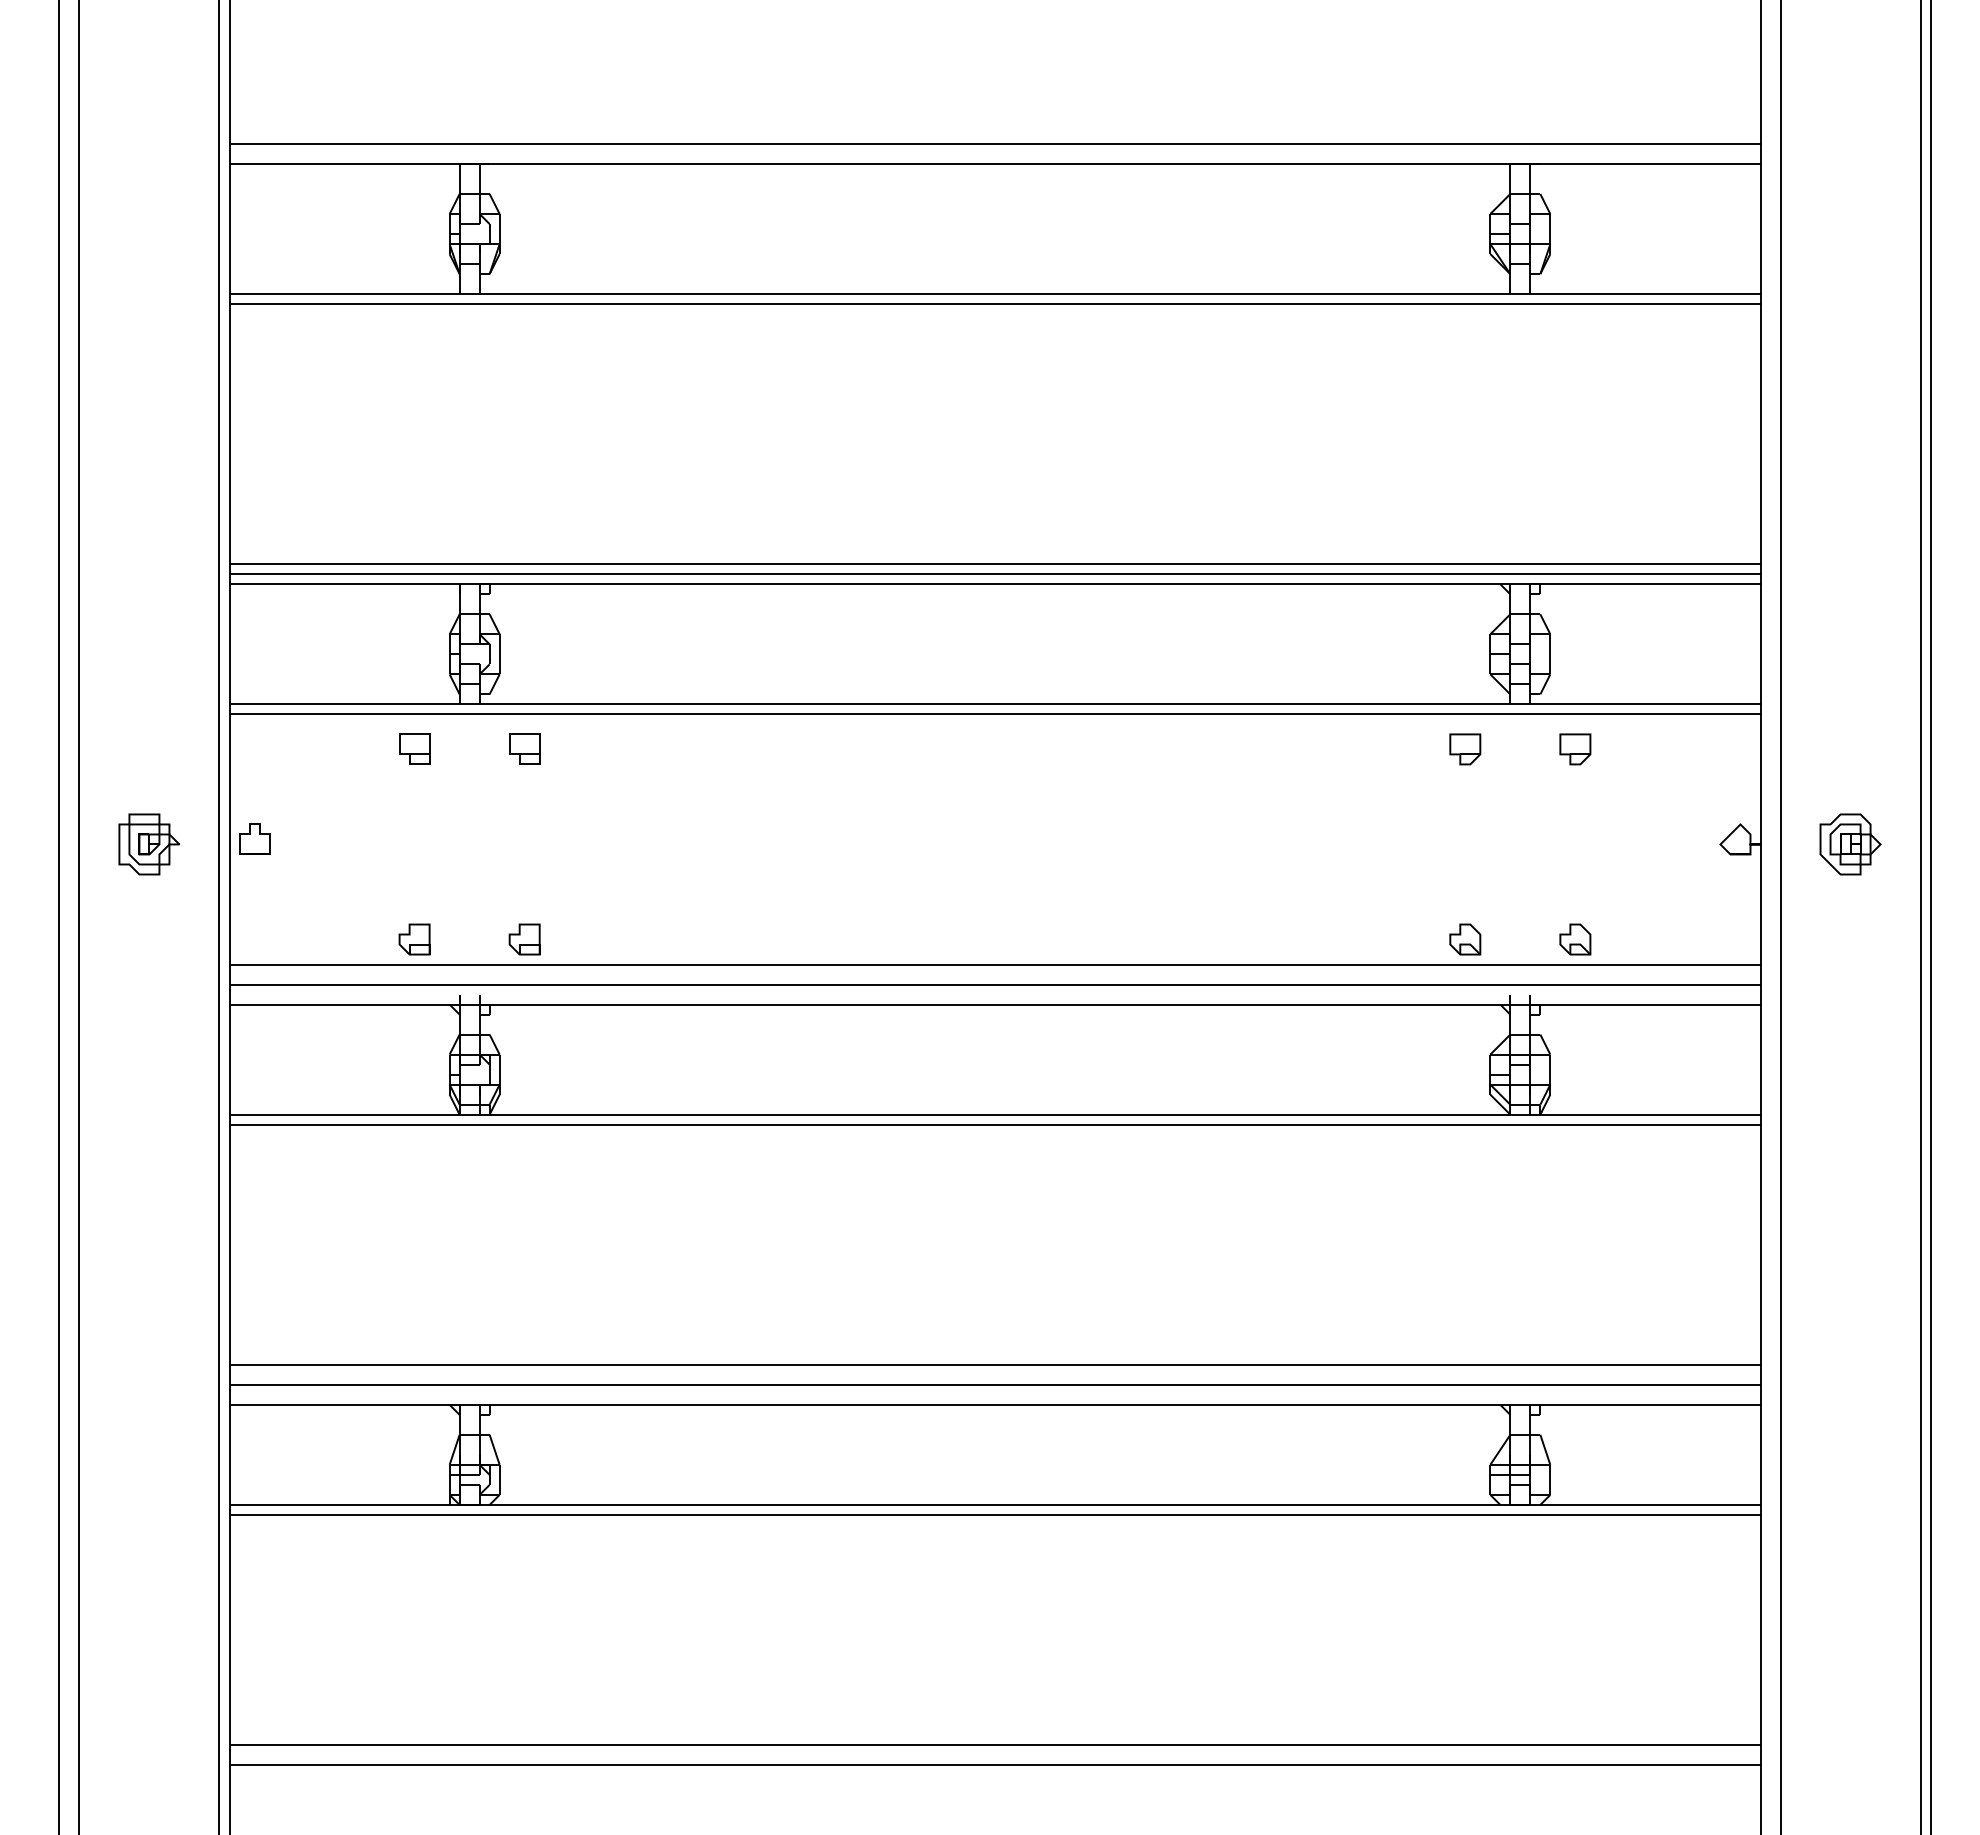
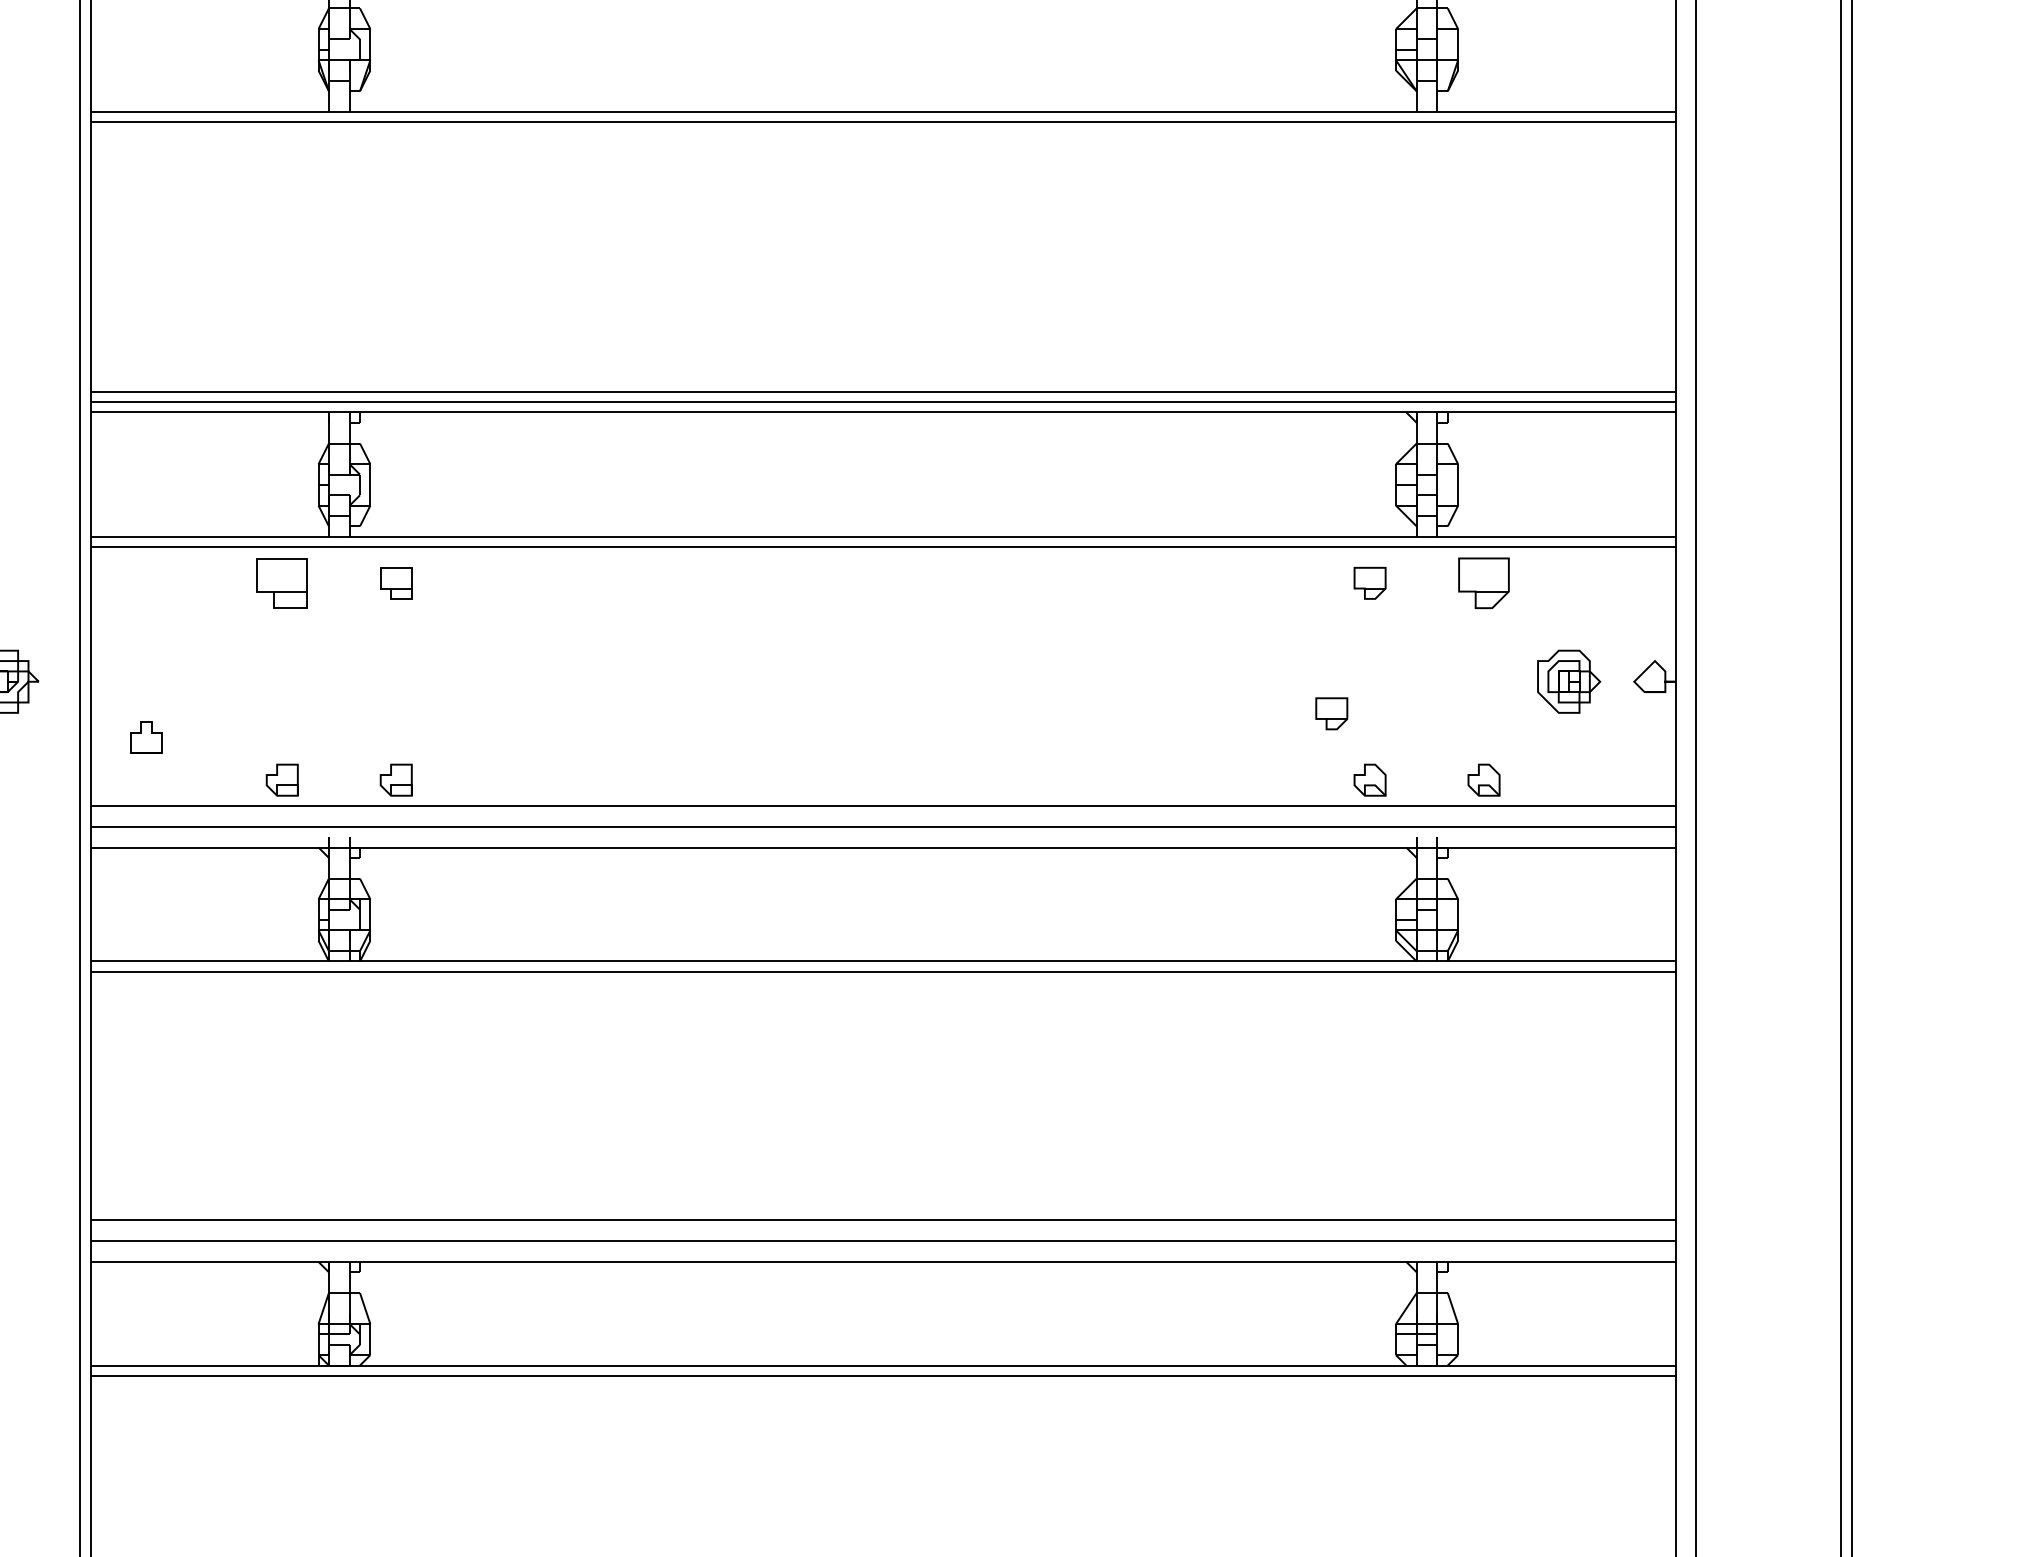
part: (414, 748) -> (282, 582), size x1.6
part: (1575, 749) -> (1484, 583), size x1.6
part: (254, 838) -> (146, 736), moved
part: (1850, 844) -> (1569, 681), moved
part: (1428, 875) -> (1331, 713), added

